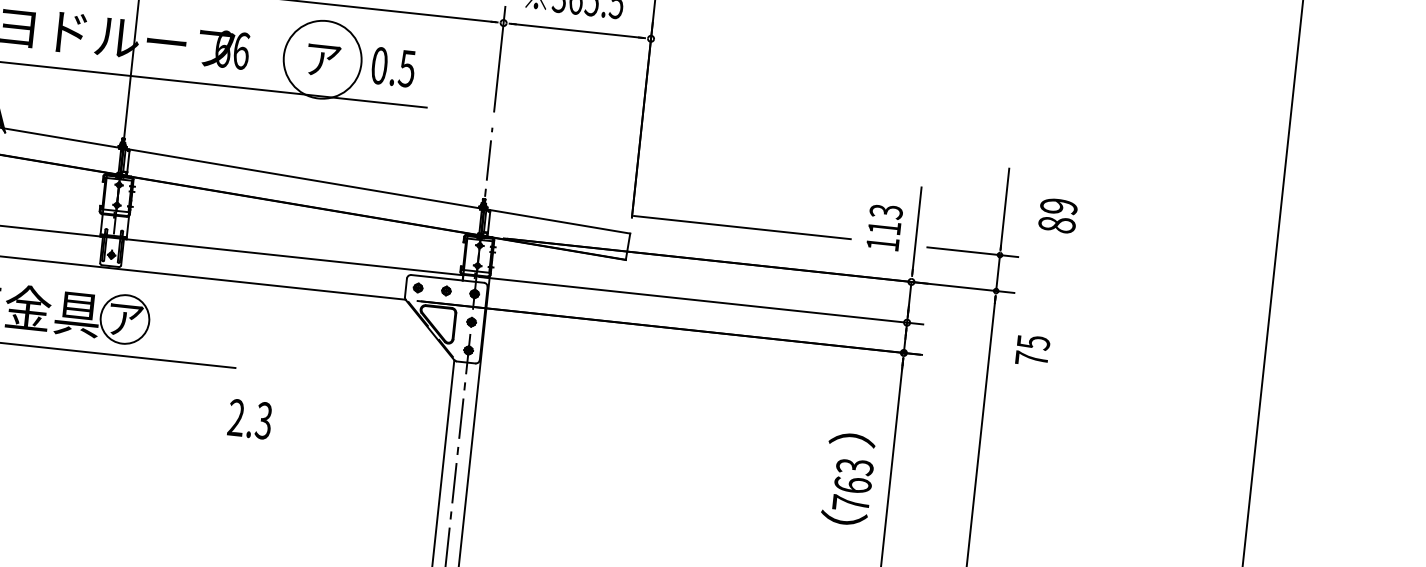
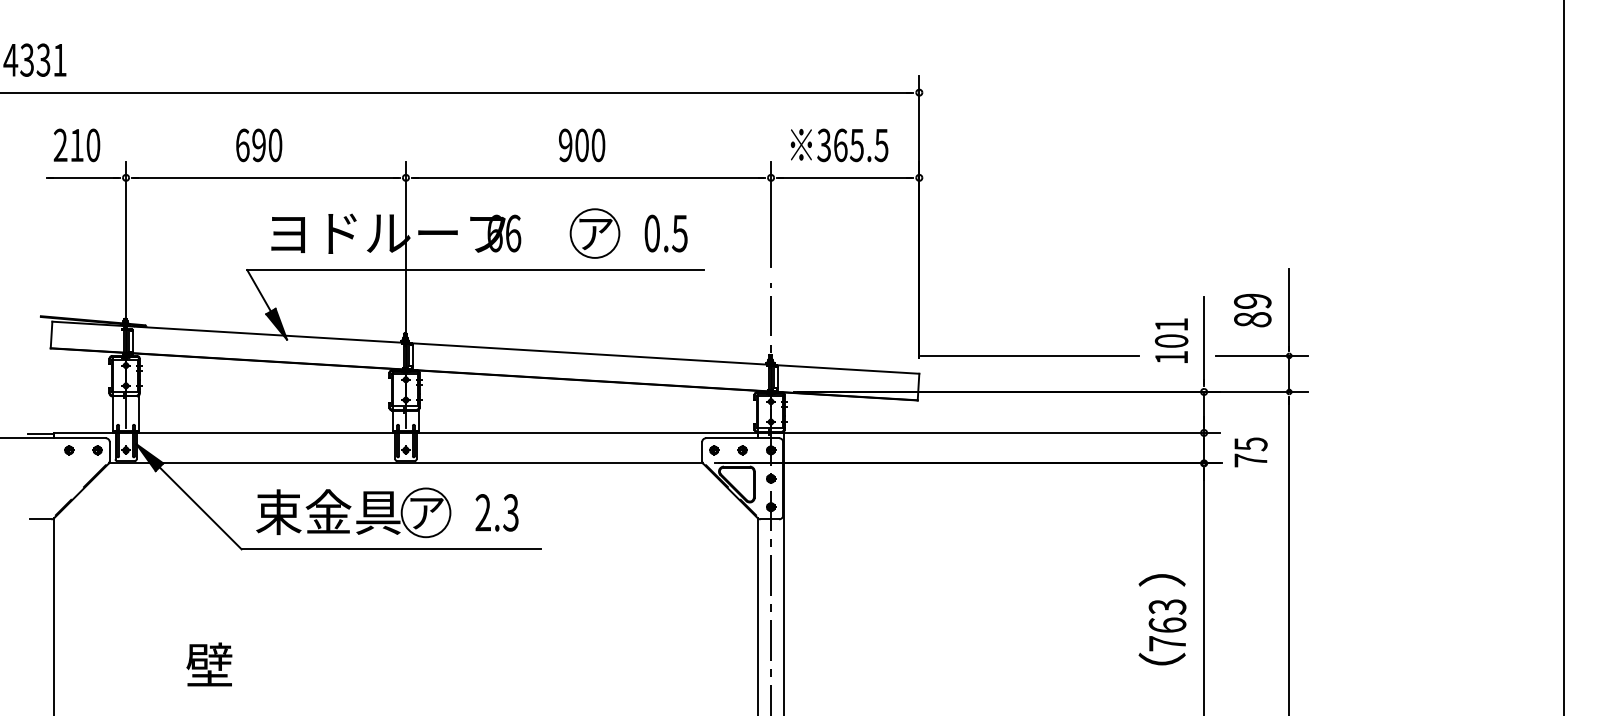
circle: (322, 59) -> (594, 233), size x0.62
text: (1057, 215) -> (1252, 310), moved
text: (885, 219) -> (1171, 332), 113 -> 101
text: (1032, 350) -> (1250, 452), moved
text: (249, 418) -> (496, 512), moved
text: (848, 478) -> (1162, 619), moved

